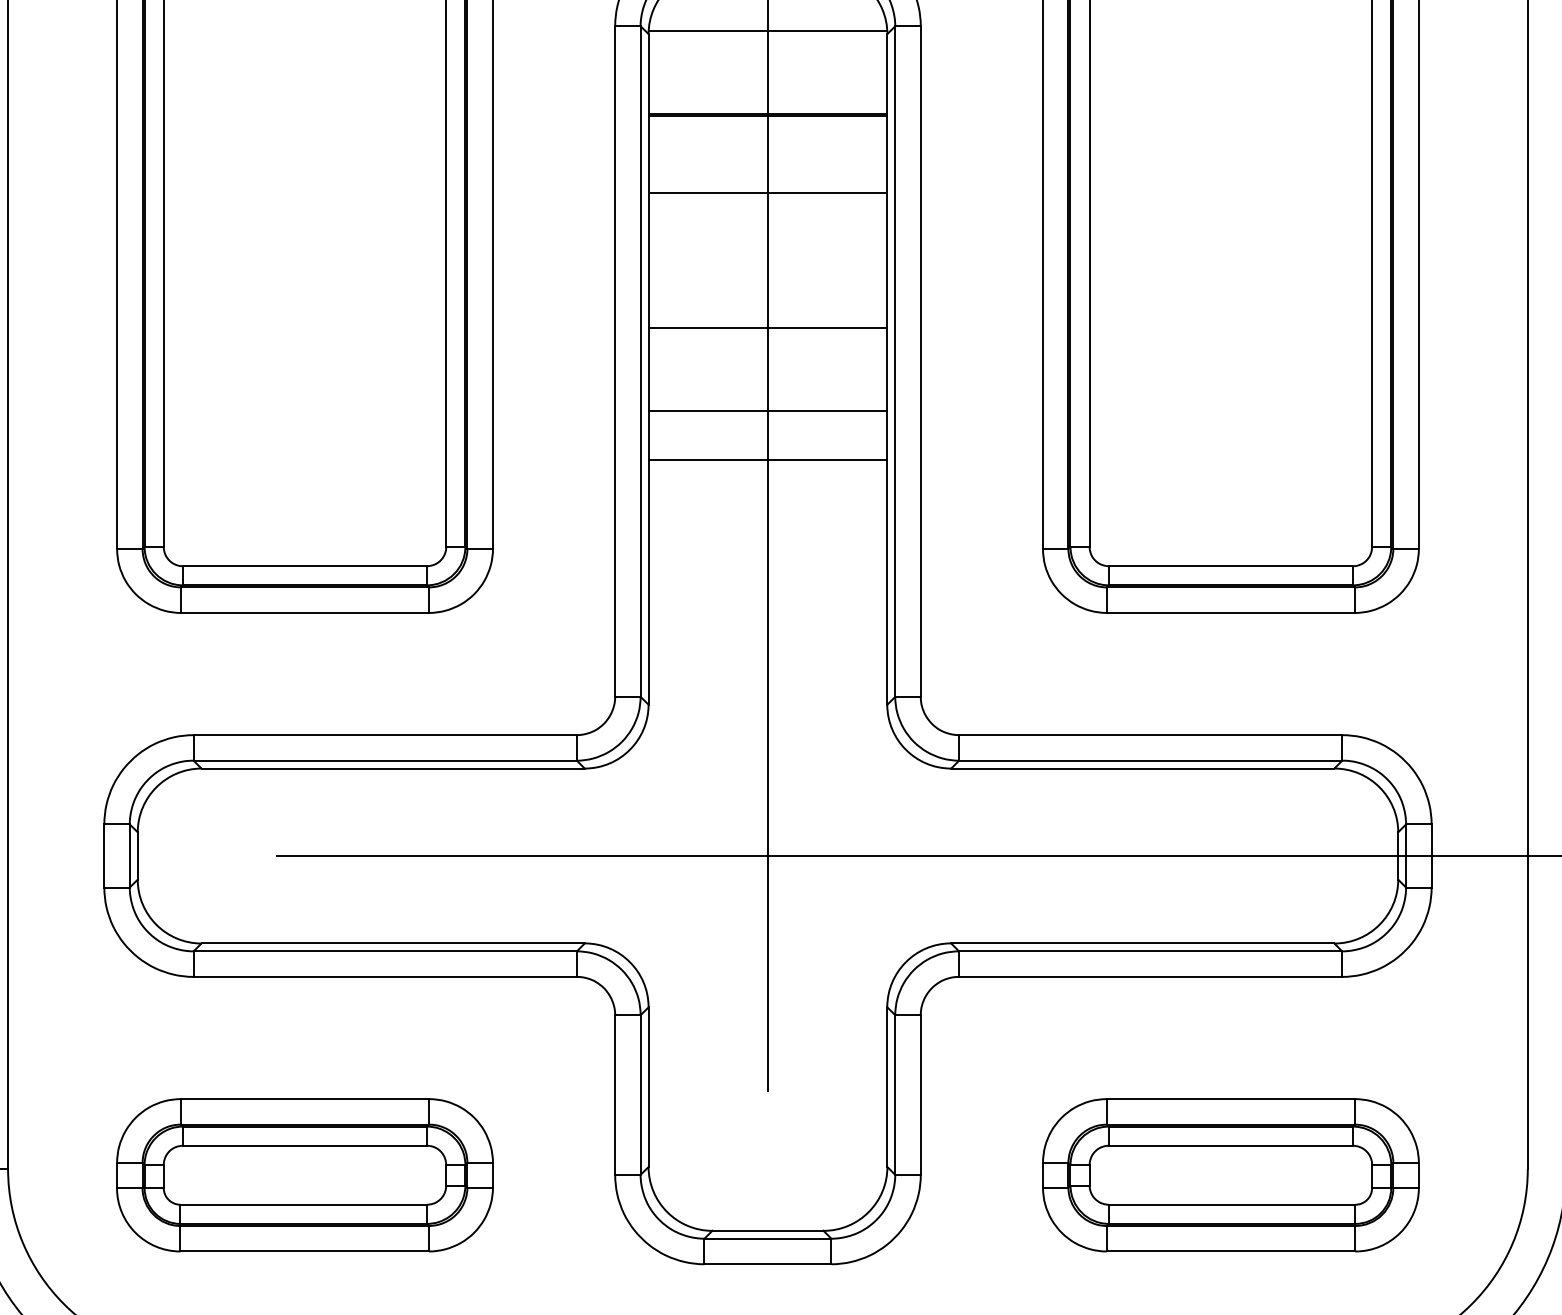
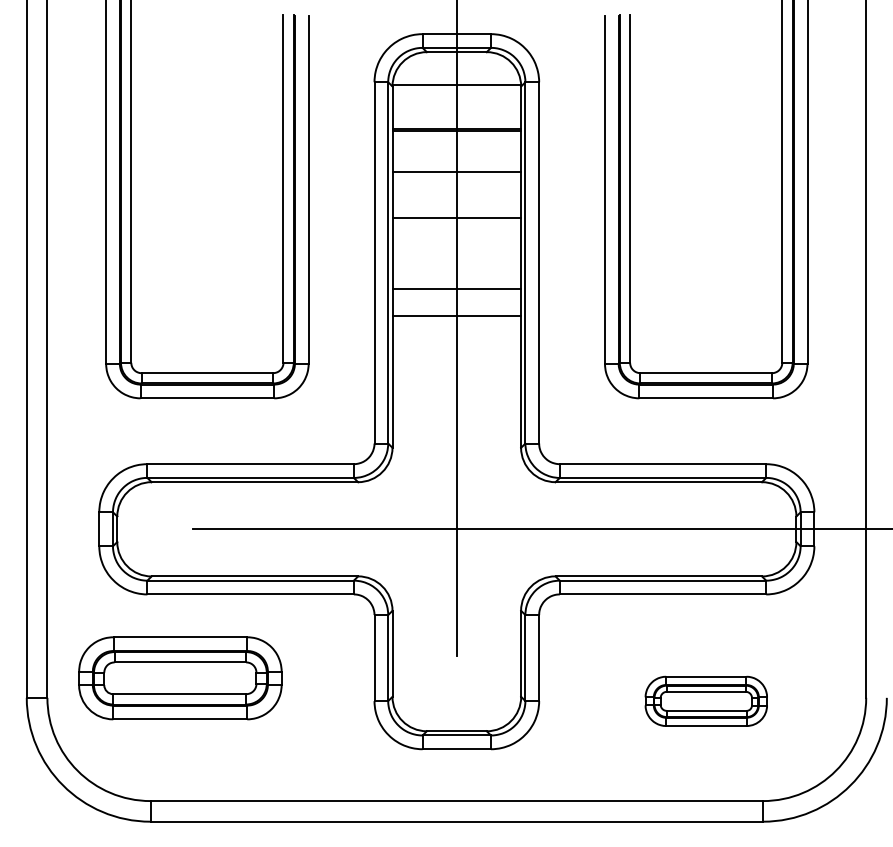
line: (767, 327) -> (456, 217), moved
part: (305, 1175) -> (180, 678), moved
part: (1231, 1175) -> (706, 701), size x0.6

